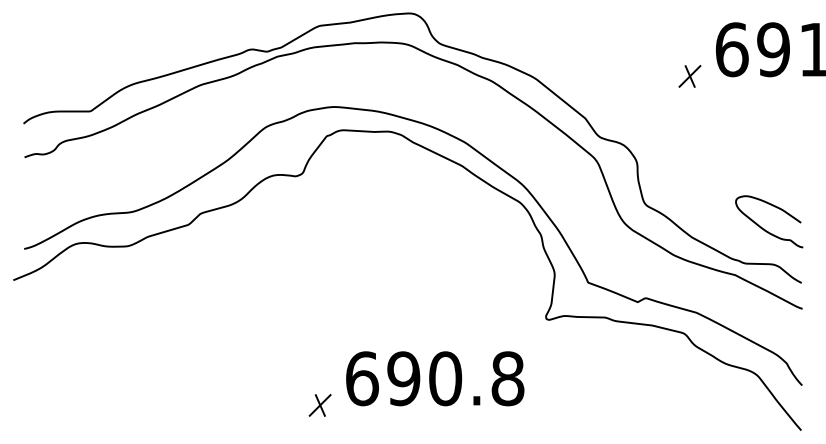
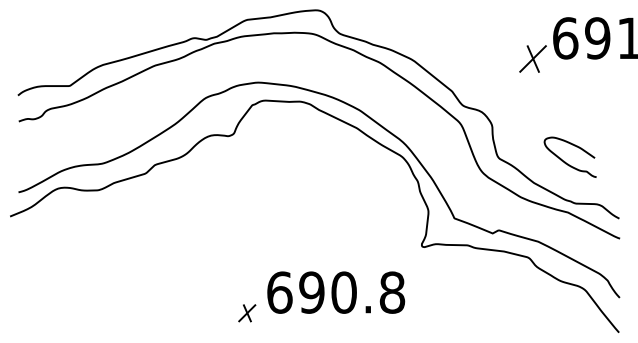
part: (689, 75) -> (532, 58), size x1.6
curve: (762, 227) -> (565, 161), moved

